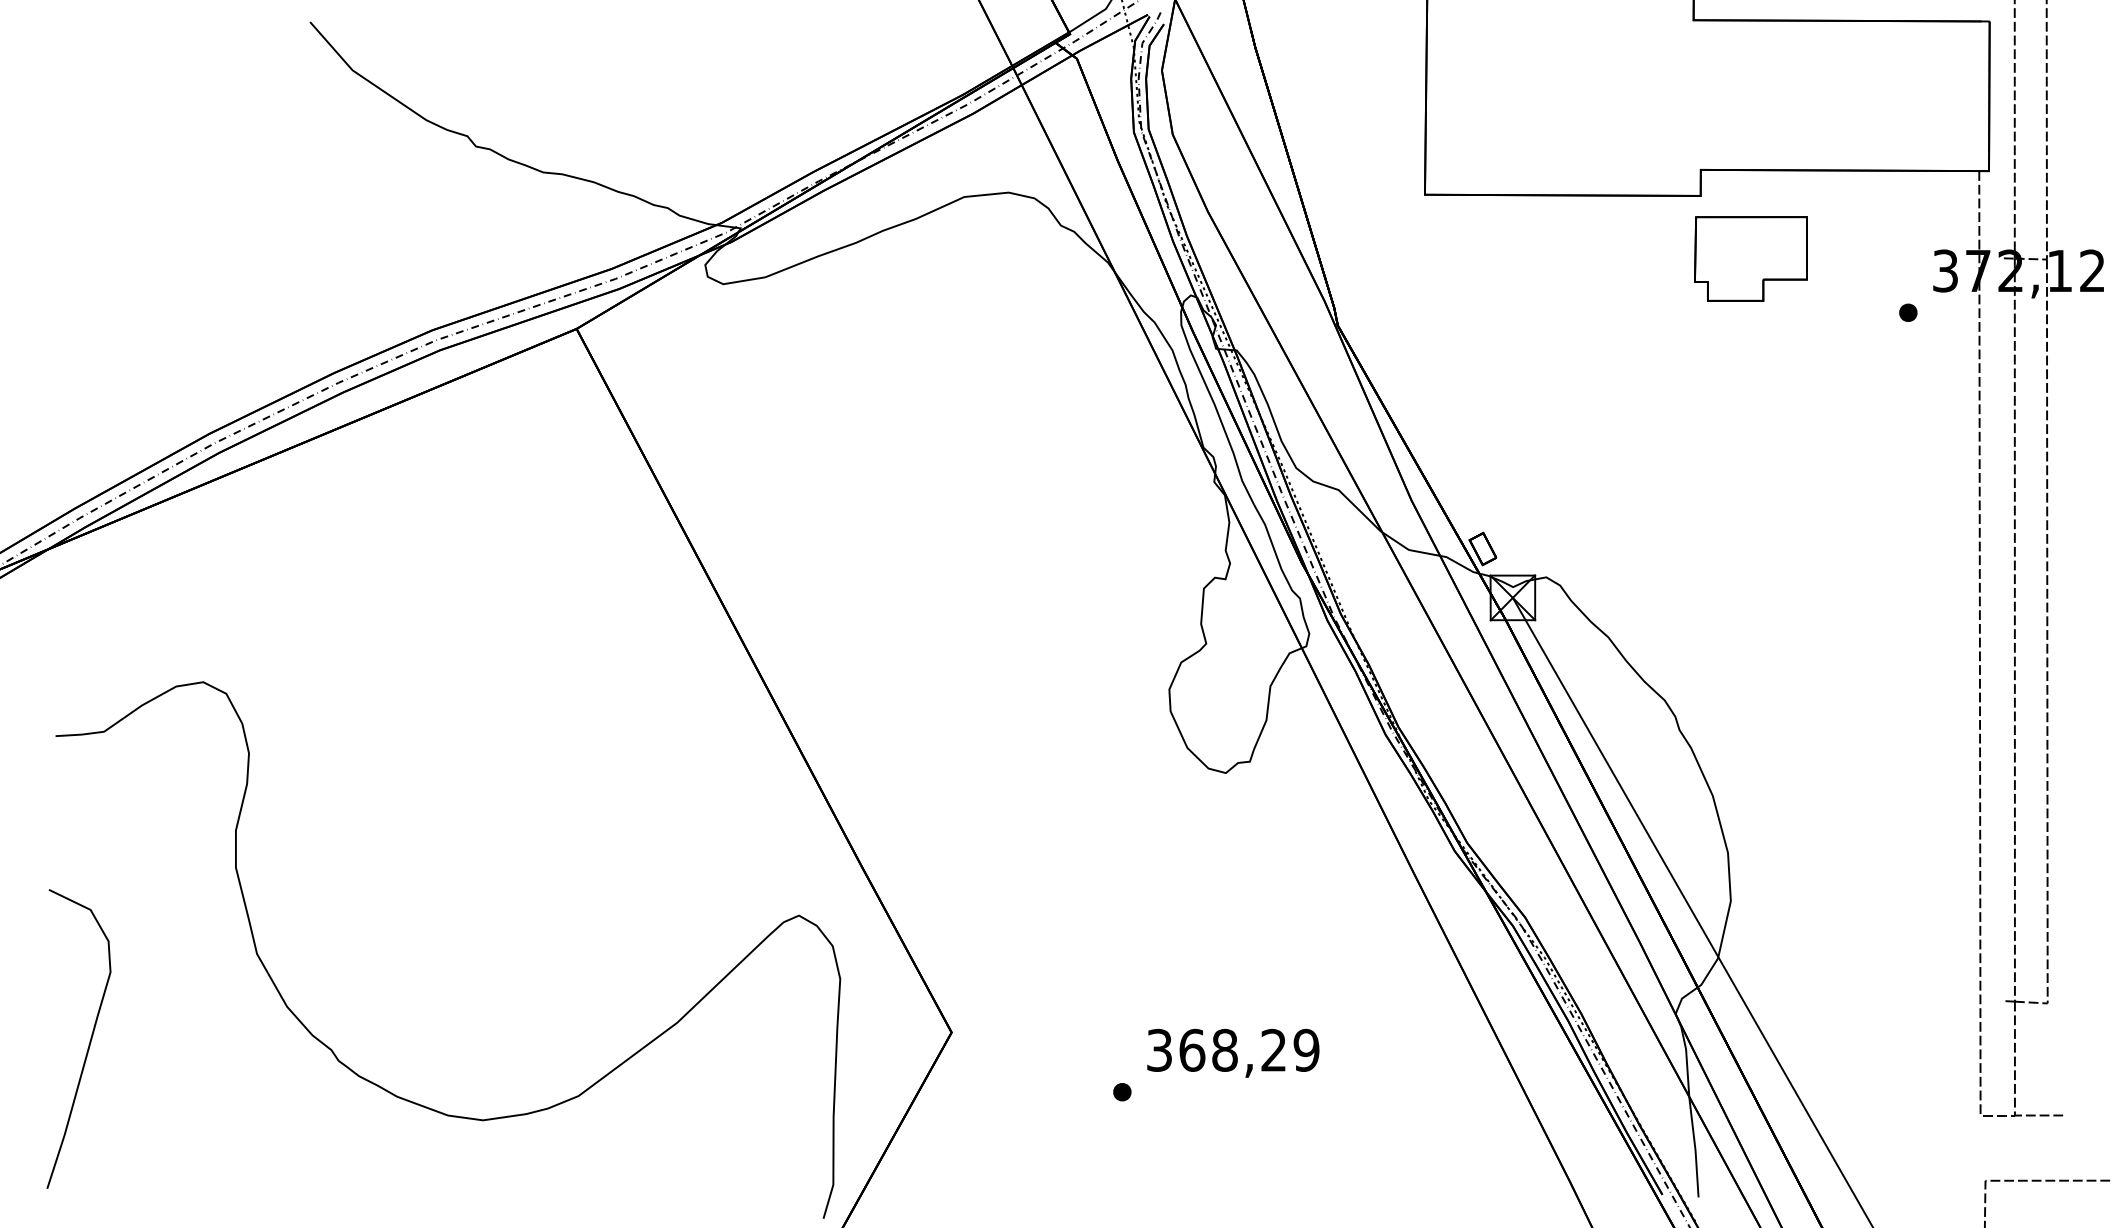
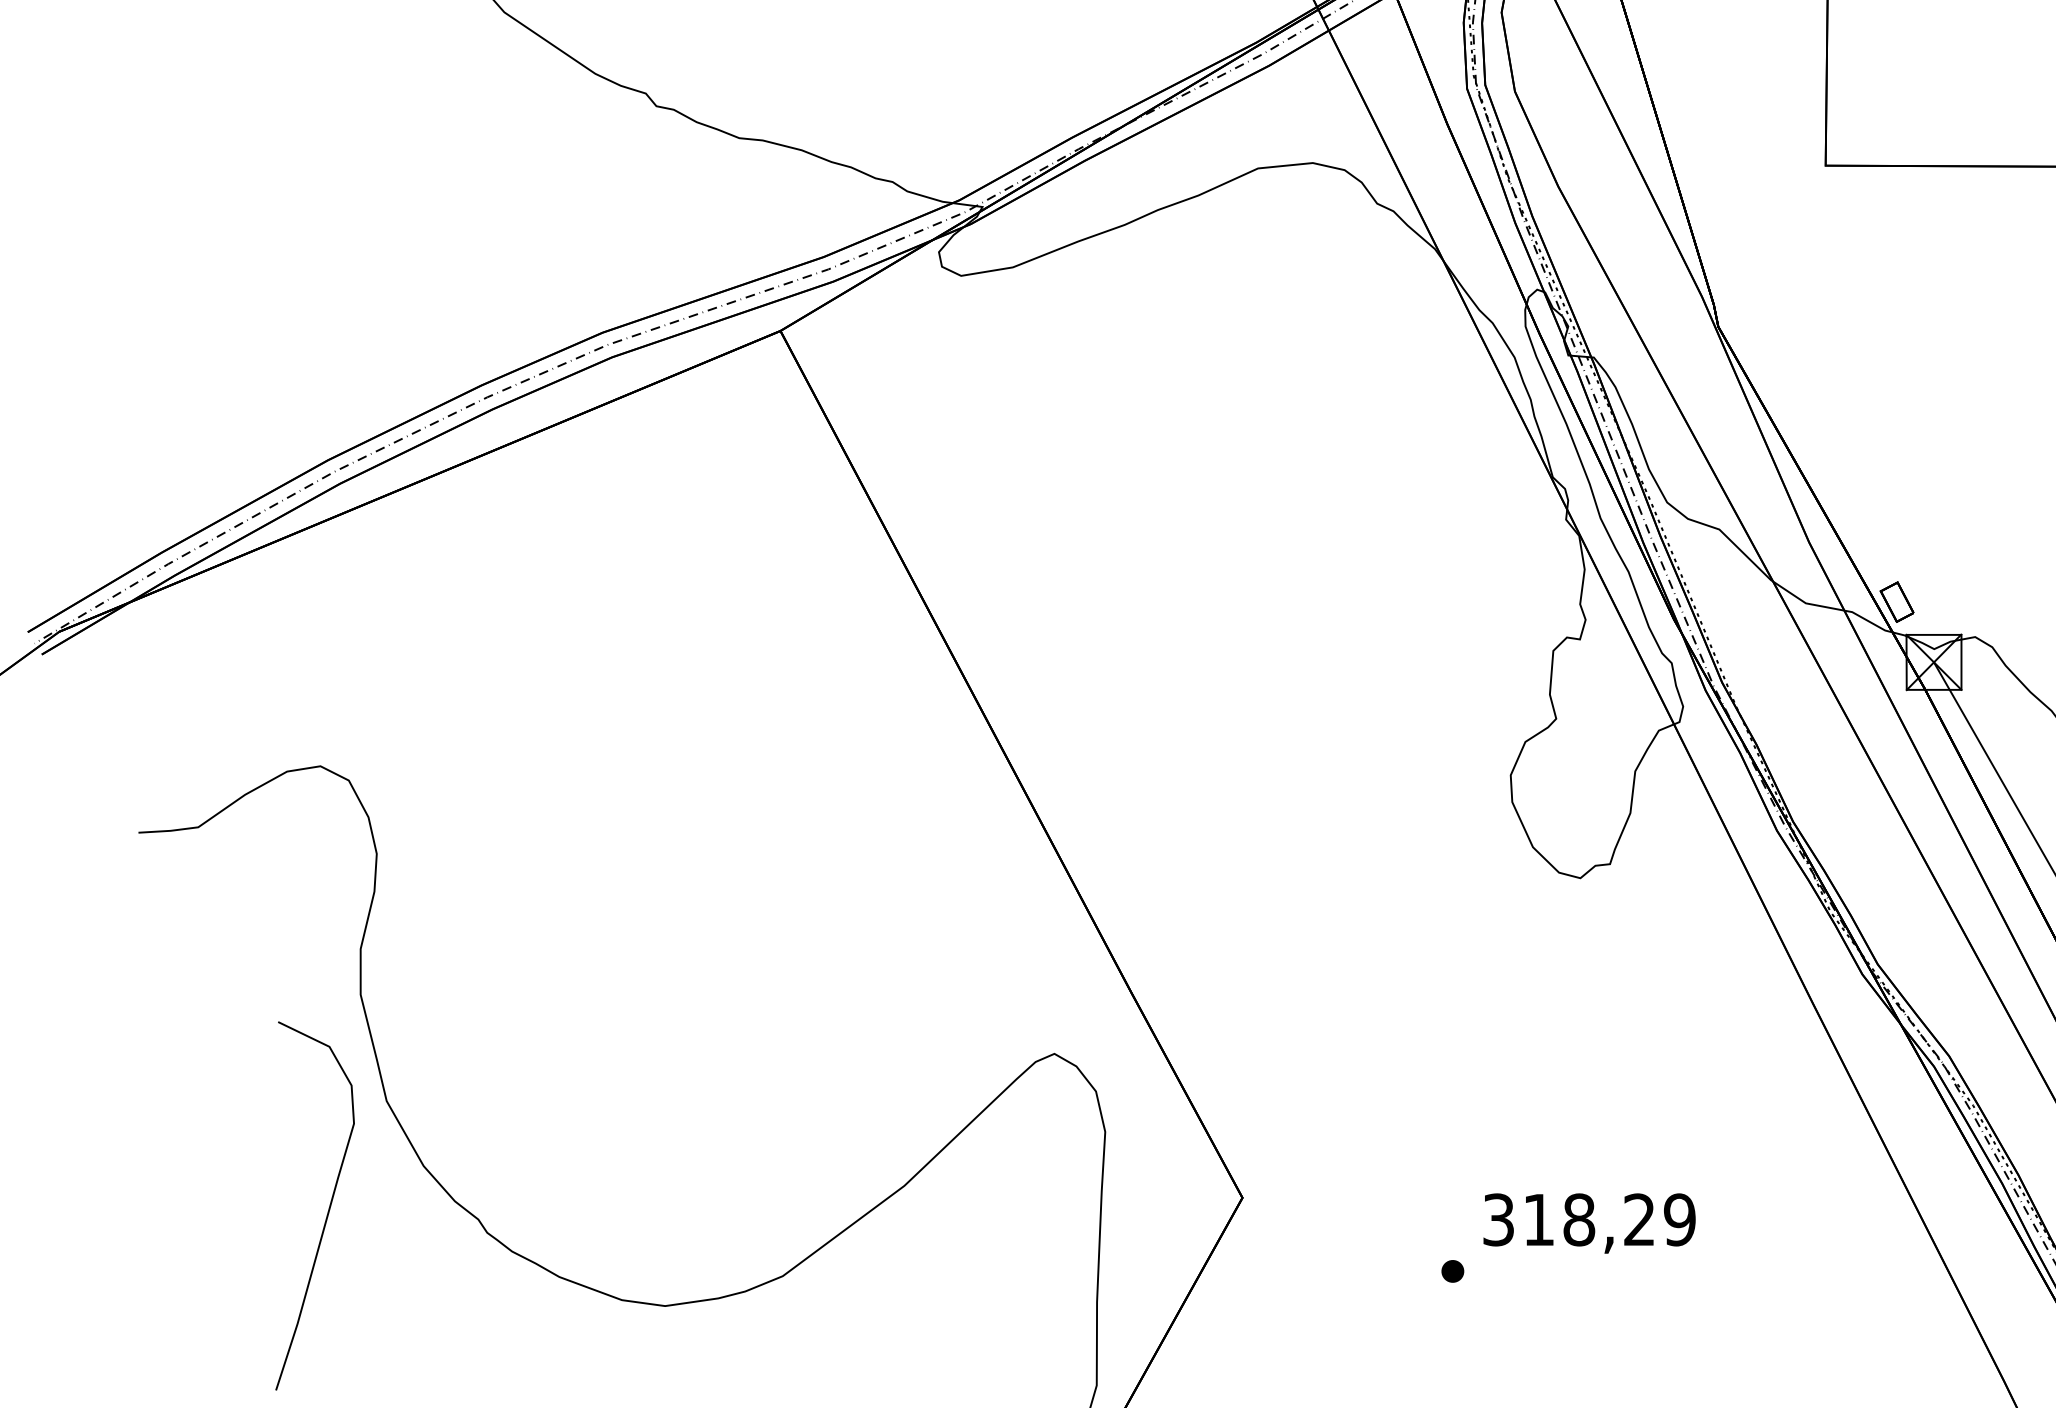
curve: (89, 1041) -> (328, 1208), moved
text: (1192, 1049) -> (1539, 1218), 368,29 -> 318,29

